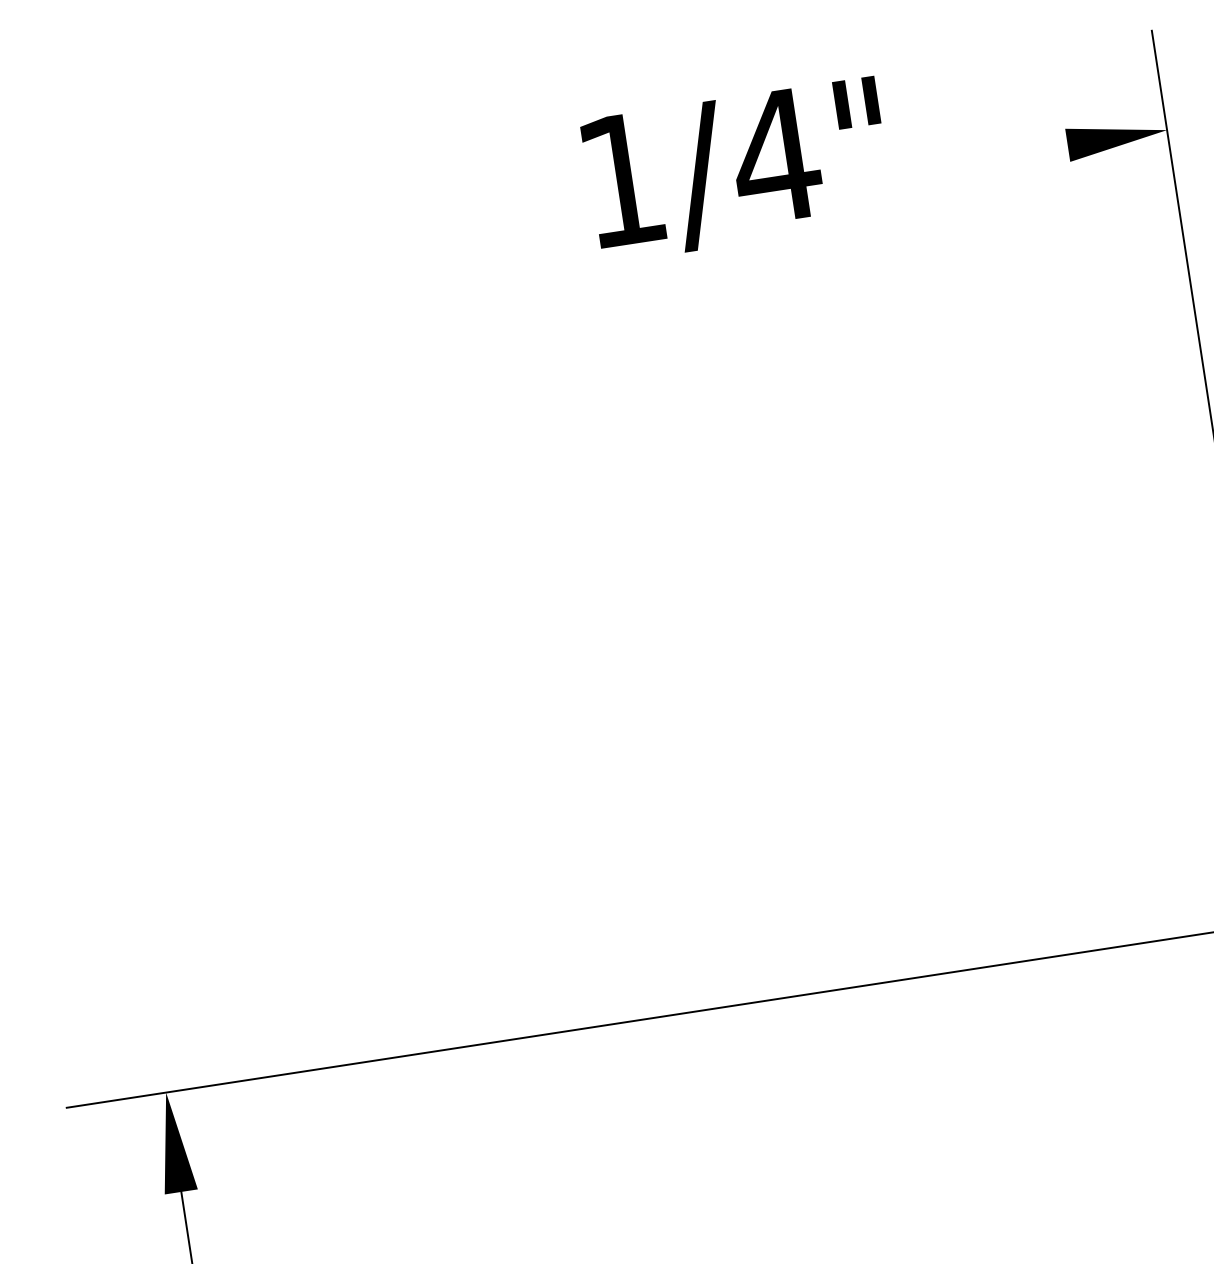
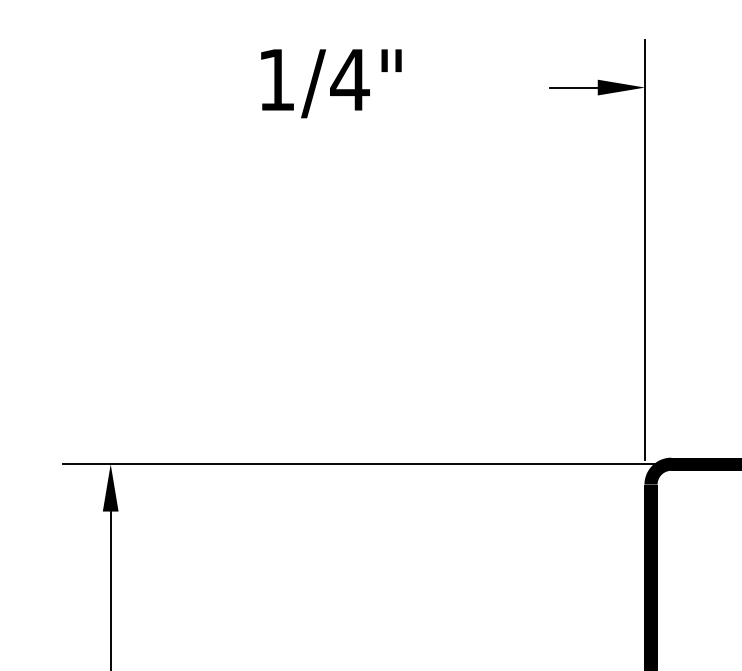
line: (1016, 152) -> (573, 87), added
text: (737, 169) -> (331, 83), moved

